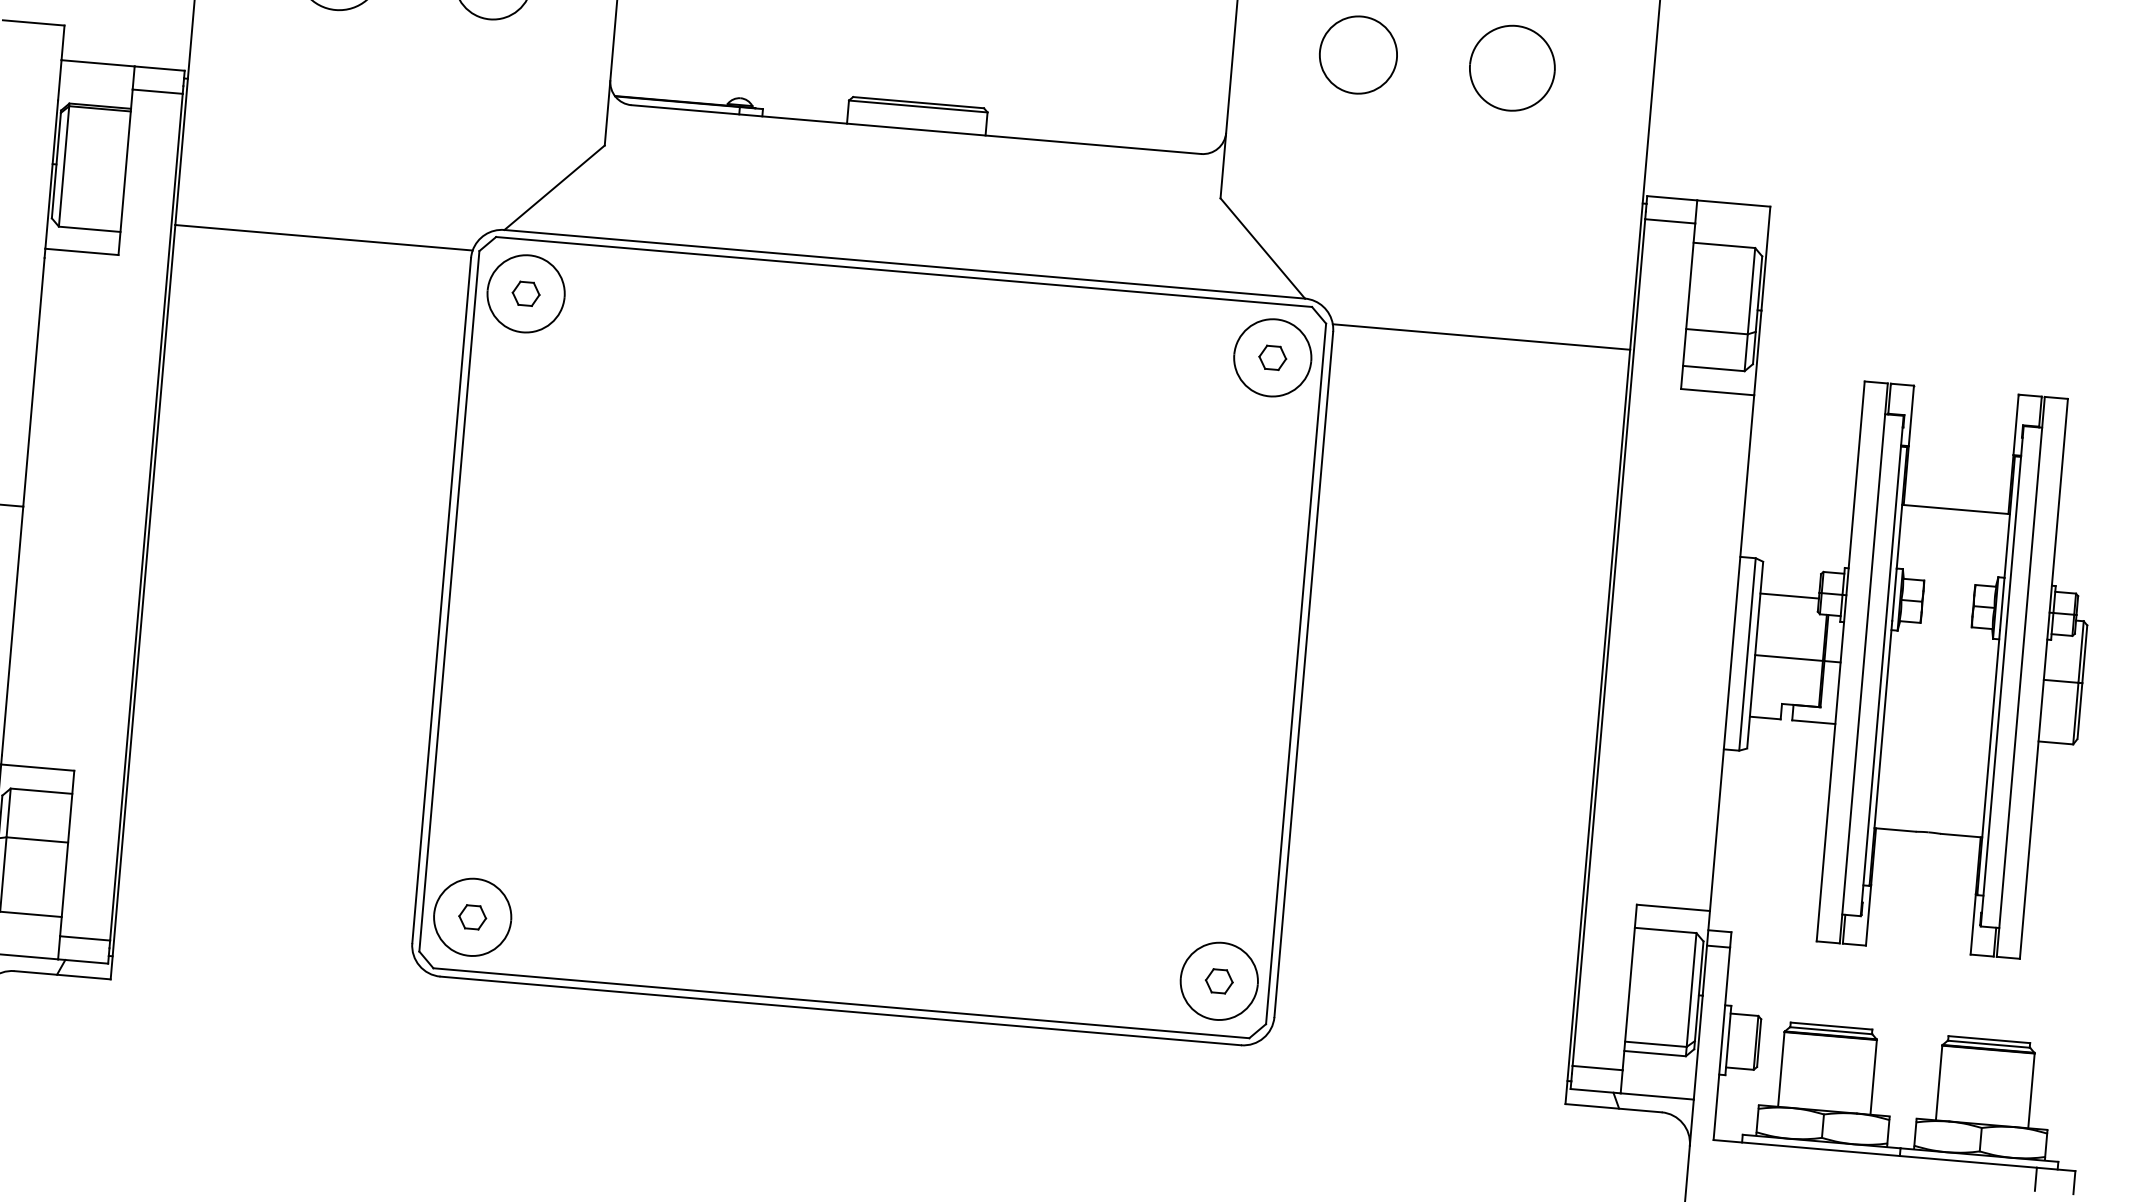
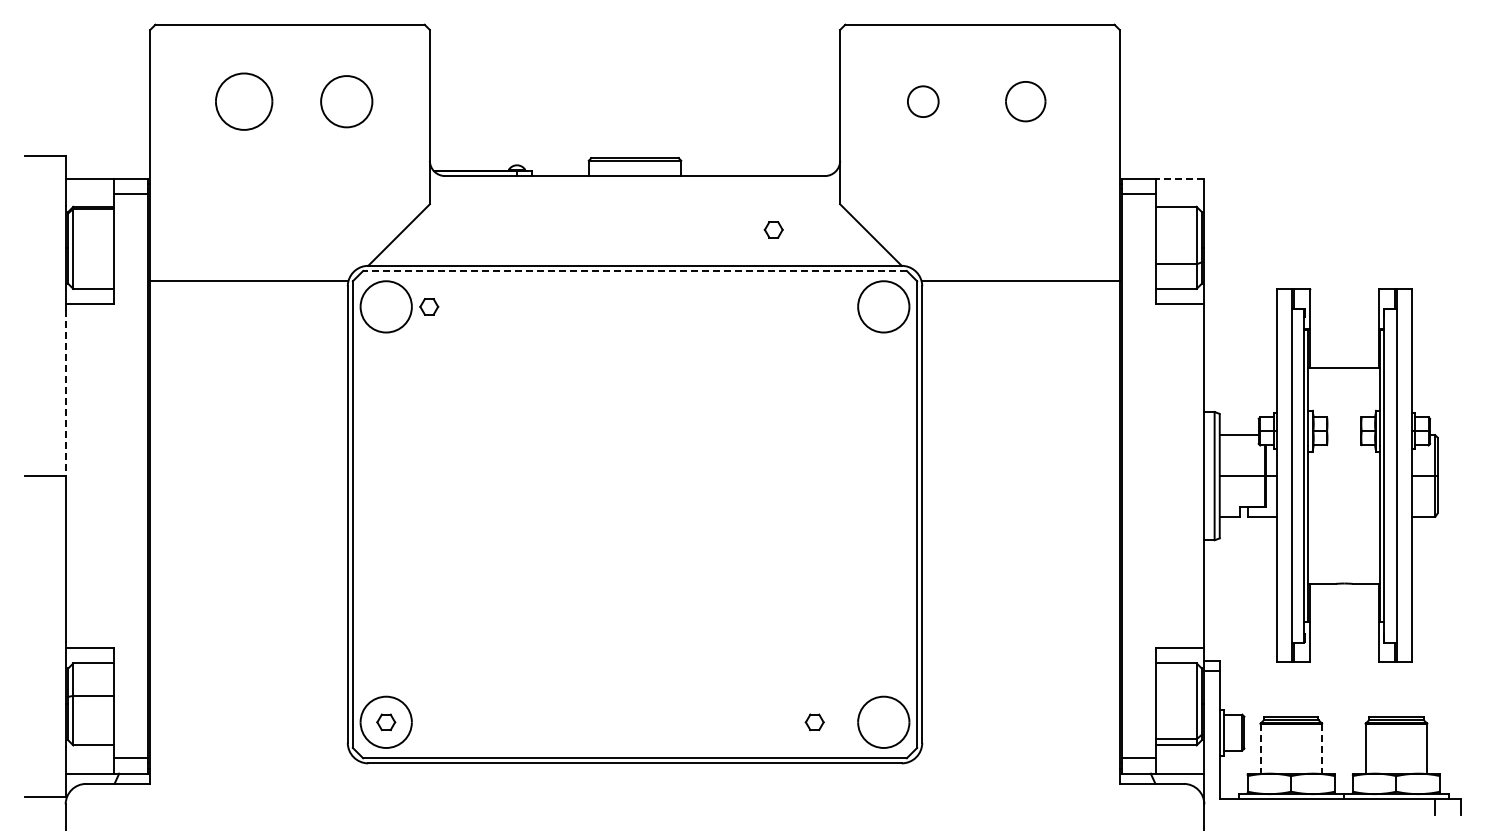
circle: (1357, 54) -> (922, 101), size x0.6
part: (1511, 67) -> (1025, 101), size x0.7
line: (1733, 203) -> (1179, 178), solid -> dashed
line: (904, 271) -> (635, 270), solid -> dashed
part: (526, 293) -> (429, 306), moved
part: (1272, 357) -> (773, 229), moved
line: (33, 382) -> (65, 393), solid -> dashed
part: (1218, 981) -> (814, 722), moved
line: (1781, 1069) -> (1260, 748), solid -> dashed
line: (1874, 1077) -> (1322, 748), solid -> dashed

